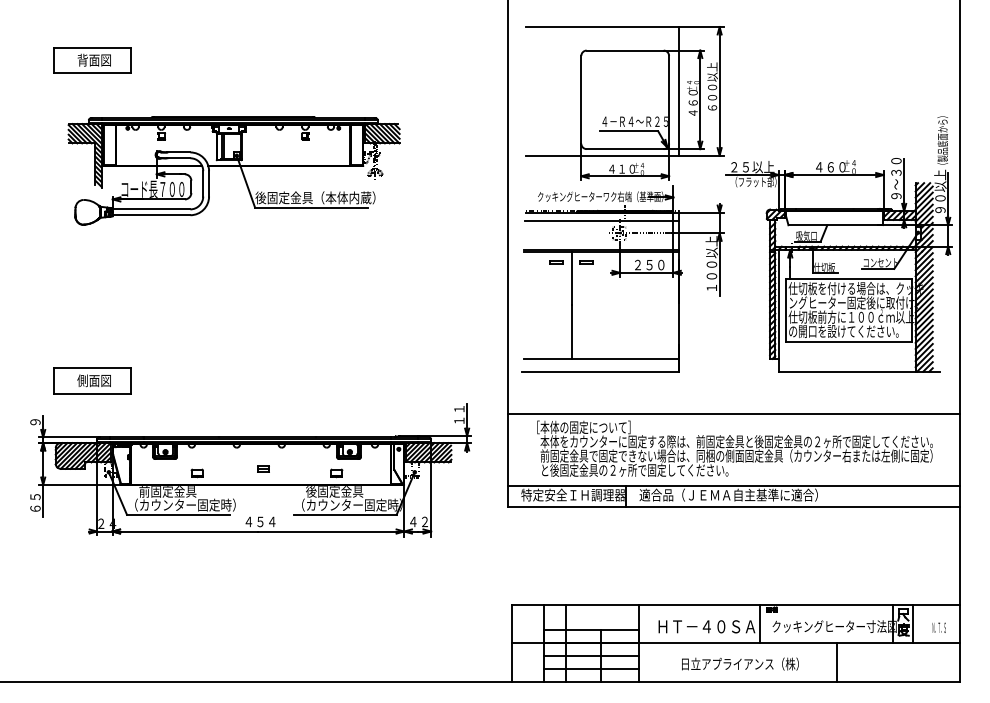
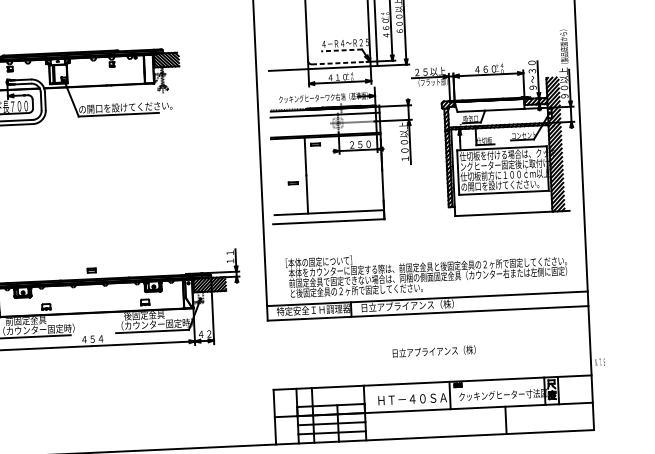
line: (629, 131) -> (341, 50), solid -> dashed
line: (625, 149) -> (339, 63), solid -> dashed
text: (321, 197) -> (125, 107), 後固定金具（本体内蔵） -> の開口を設けてください。
part: (556, 262) -> (293, 183), moved
line: (734, 414) -> (425, 247), removed
part: (263, 468) -> (91, 270), moved
text: (728, 494) -> (423, 304), 適合品（ＪＥＭＡ自主基準に適合） -> 日立アプライアンス（株）
text: (938, 627) -> (599, 362), moved
text: (740, 663) -> (434, 351), moved

